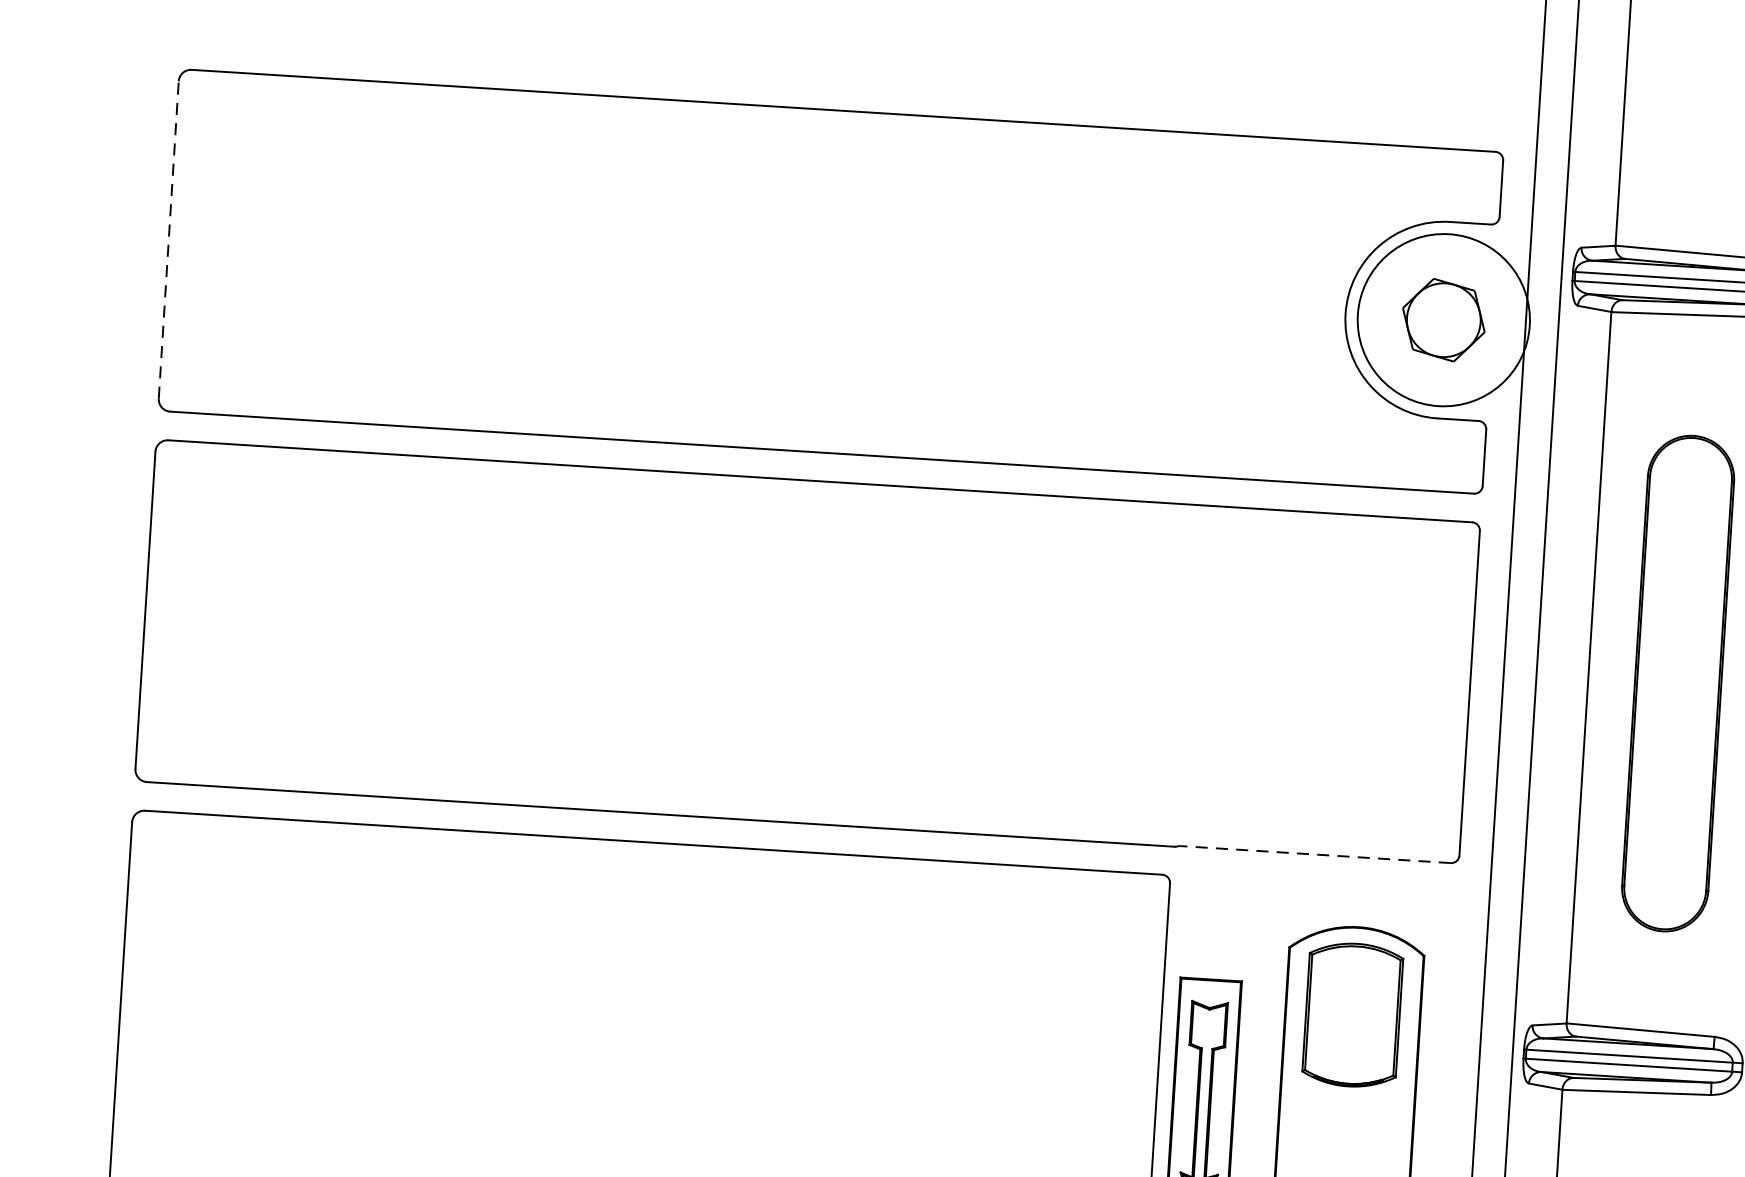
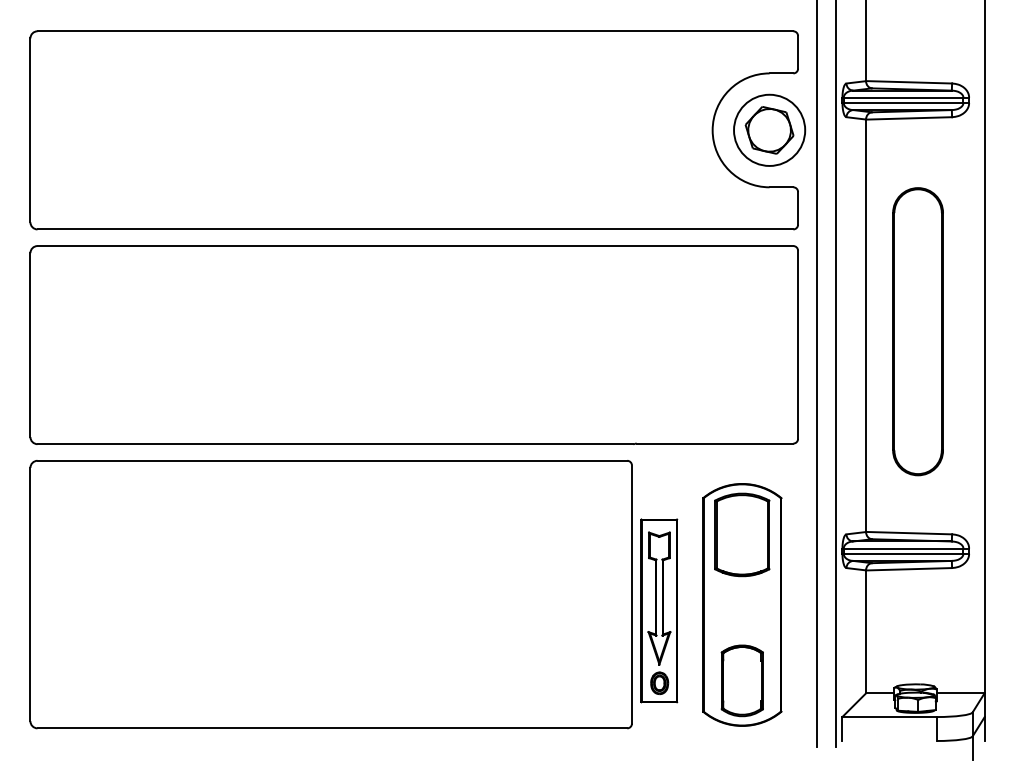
line: (168, 240) -> (30, 130), dashed -> solid
circle: (1443, 318) -> (769, 129), size x0.71
line: (1314, 854) -> (714, 443), dashed -> solid

